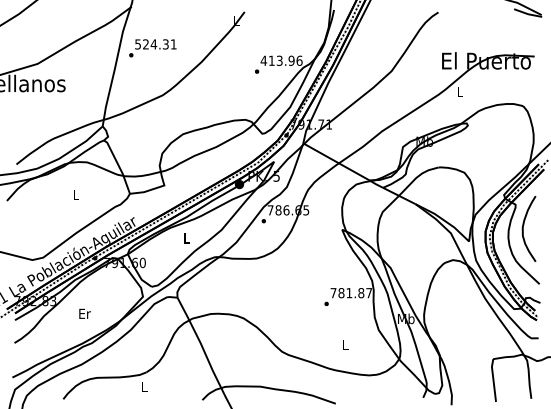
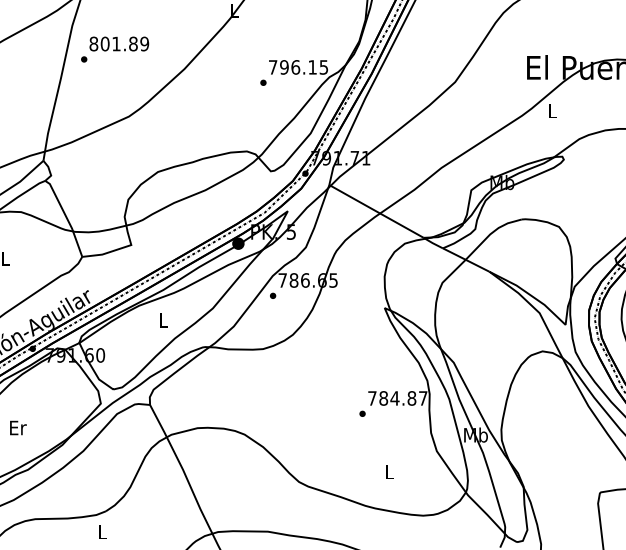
text: (155, 44) -> (118, 44), 524.31 -> 801.89
text: (281, 60) -> (298, 66), 413.96 -> 796.15
text: (349, 293) -> (395, 398), 781.87 -> 784.87

